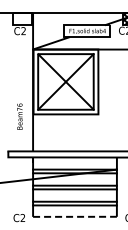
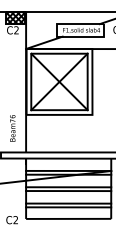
hatch: (22, 18) -> (15, 17), added
text: (19, 116) -> (12, 128), moved
line: (74, 216) -> (68, 218), dashed -> solid

